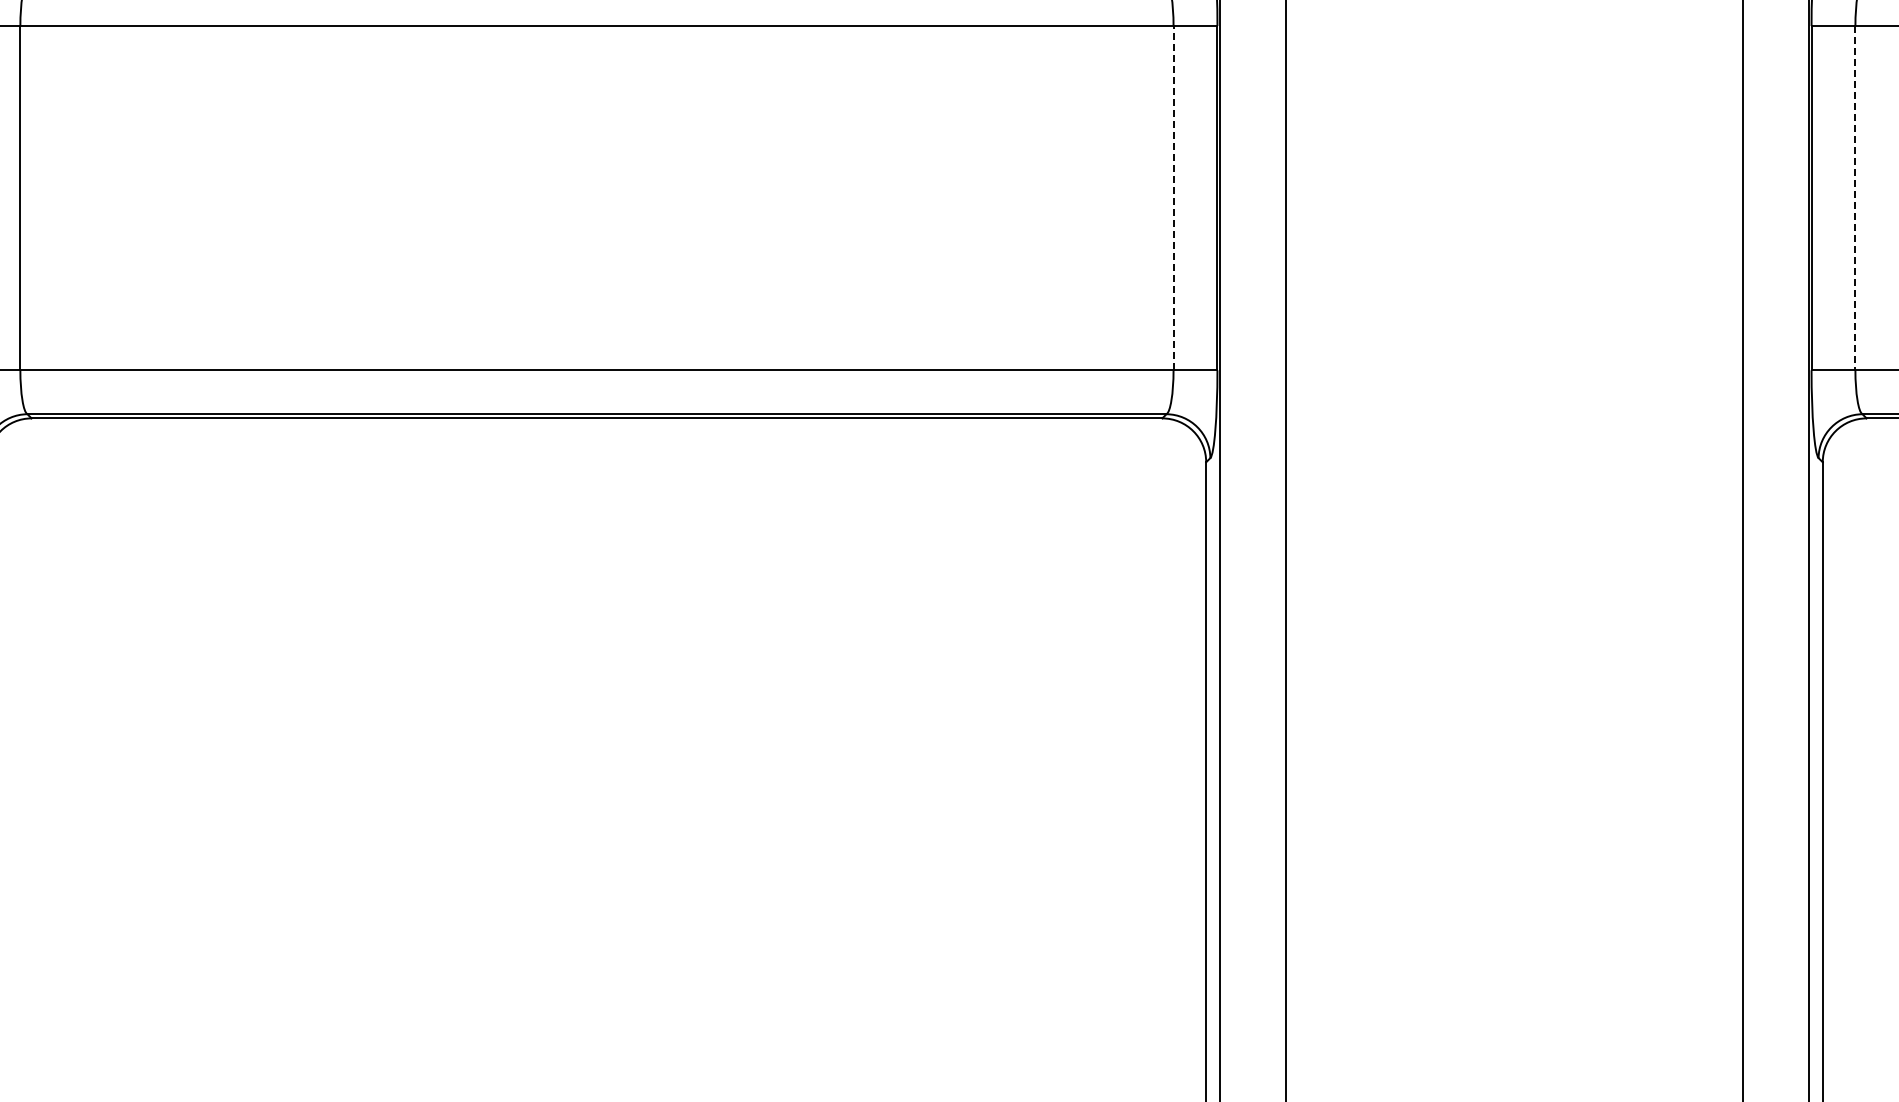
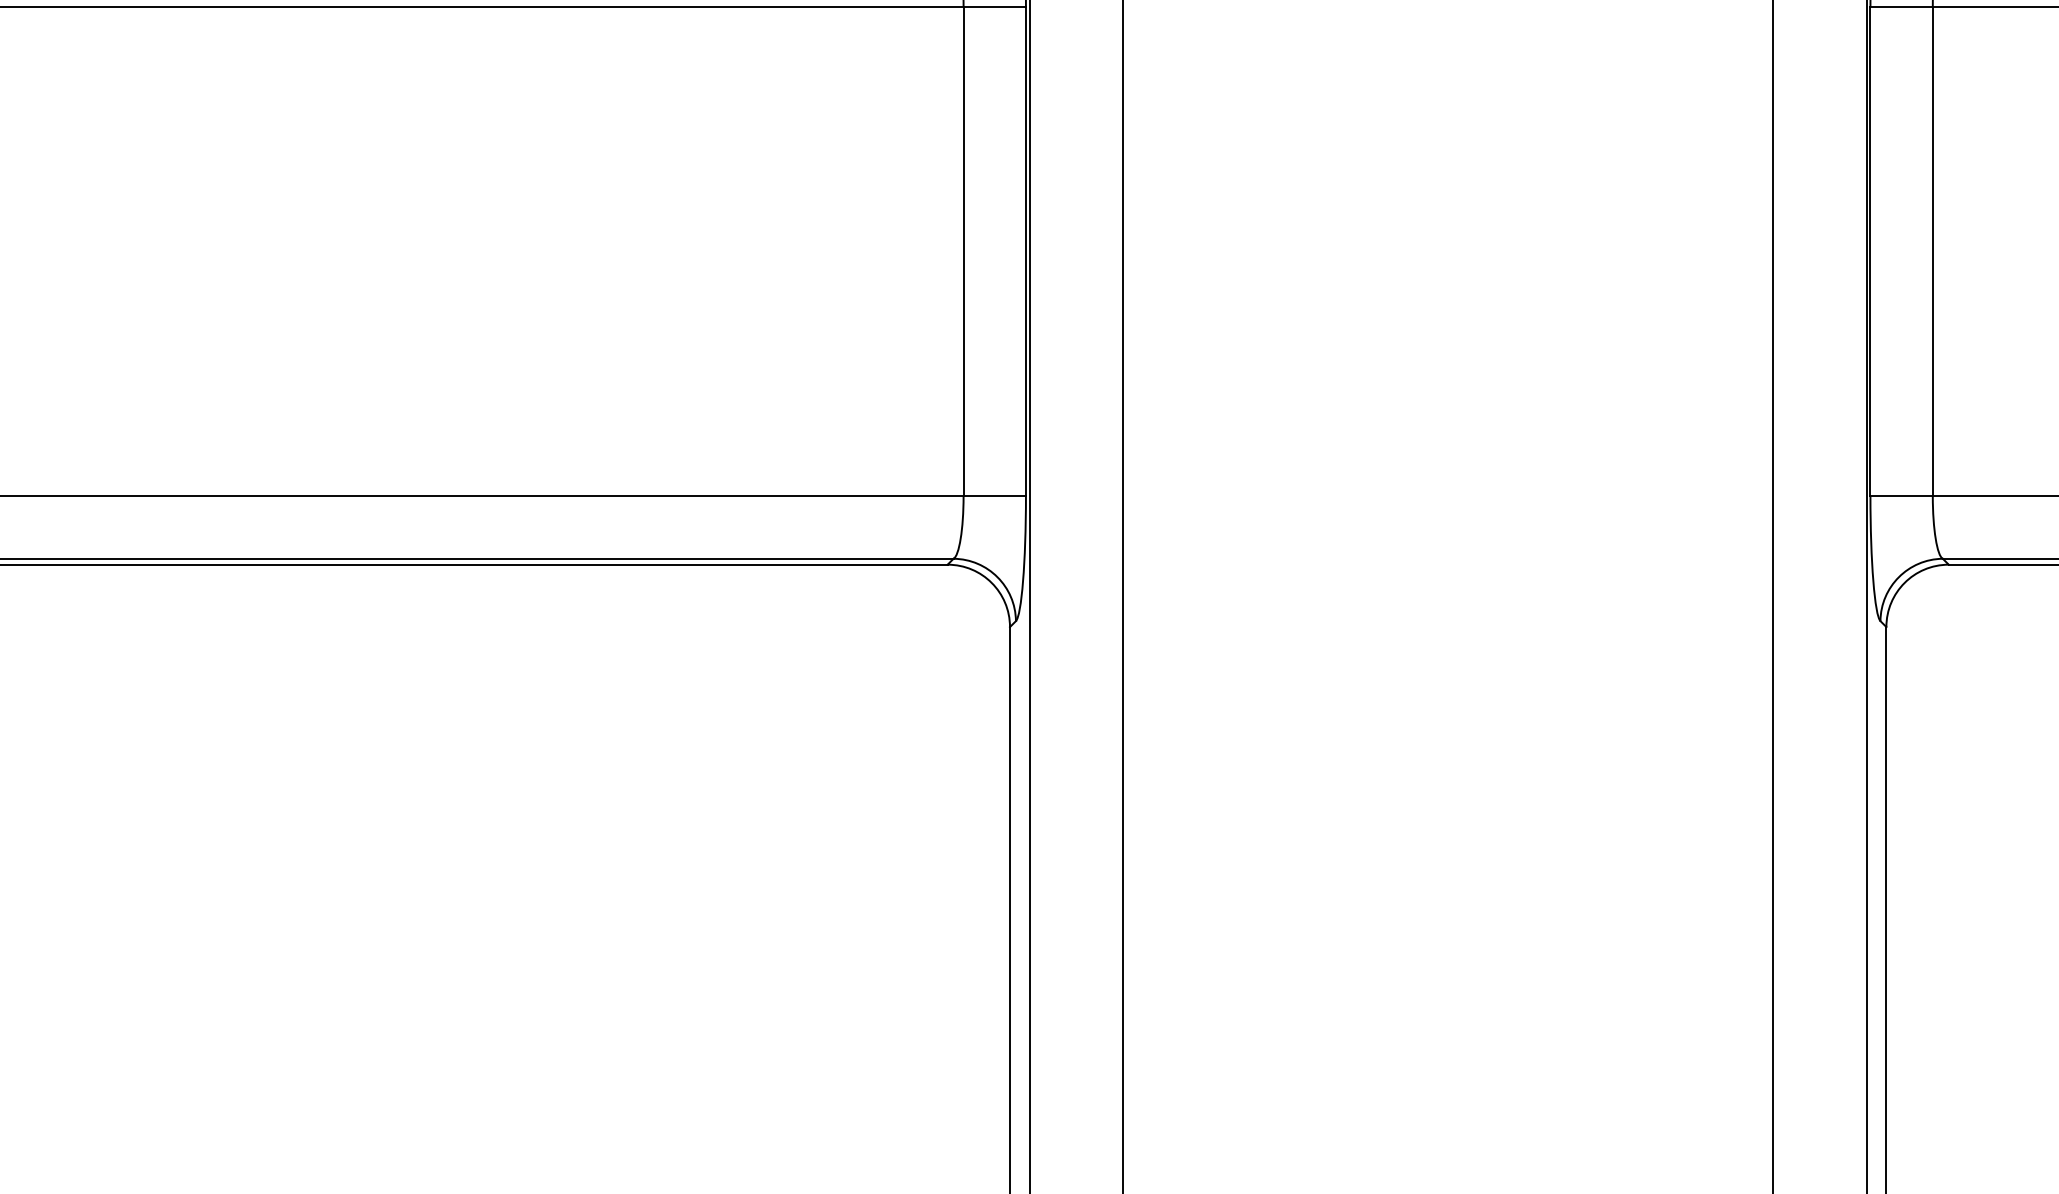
line: (1173, 197) -> (963, 250), dashed -> solid
line: (1855, 198) -> (1932, 252), dashed -> solid

